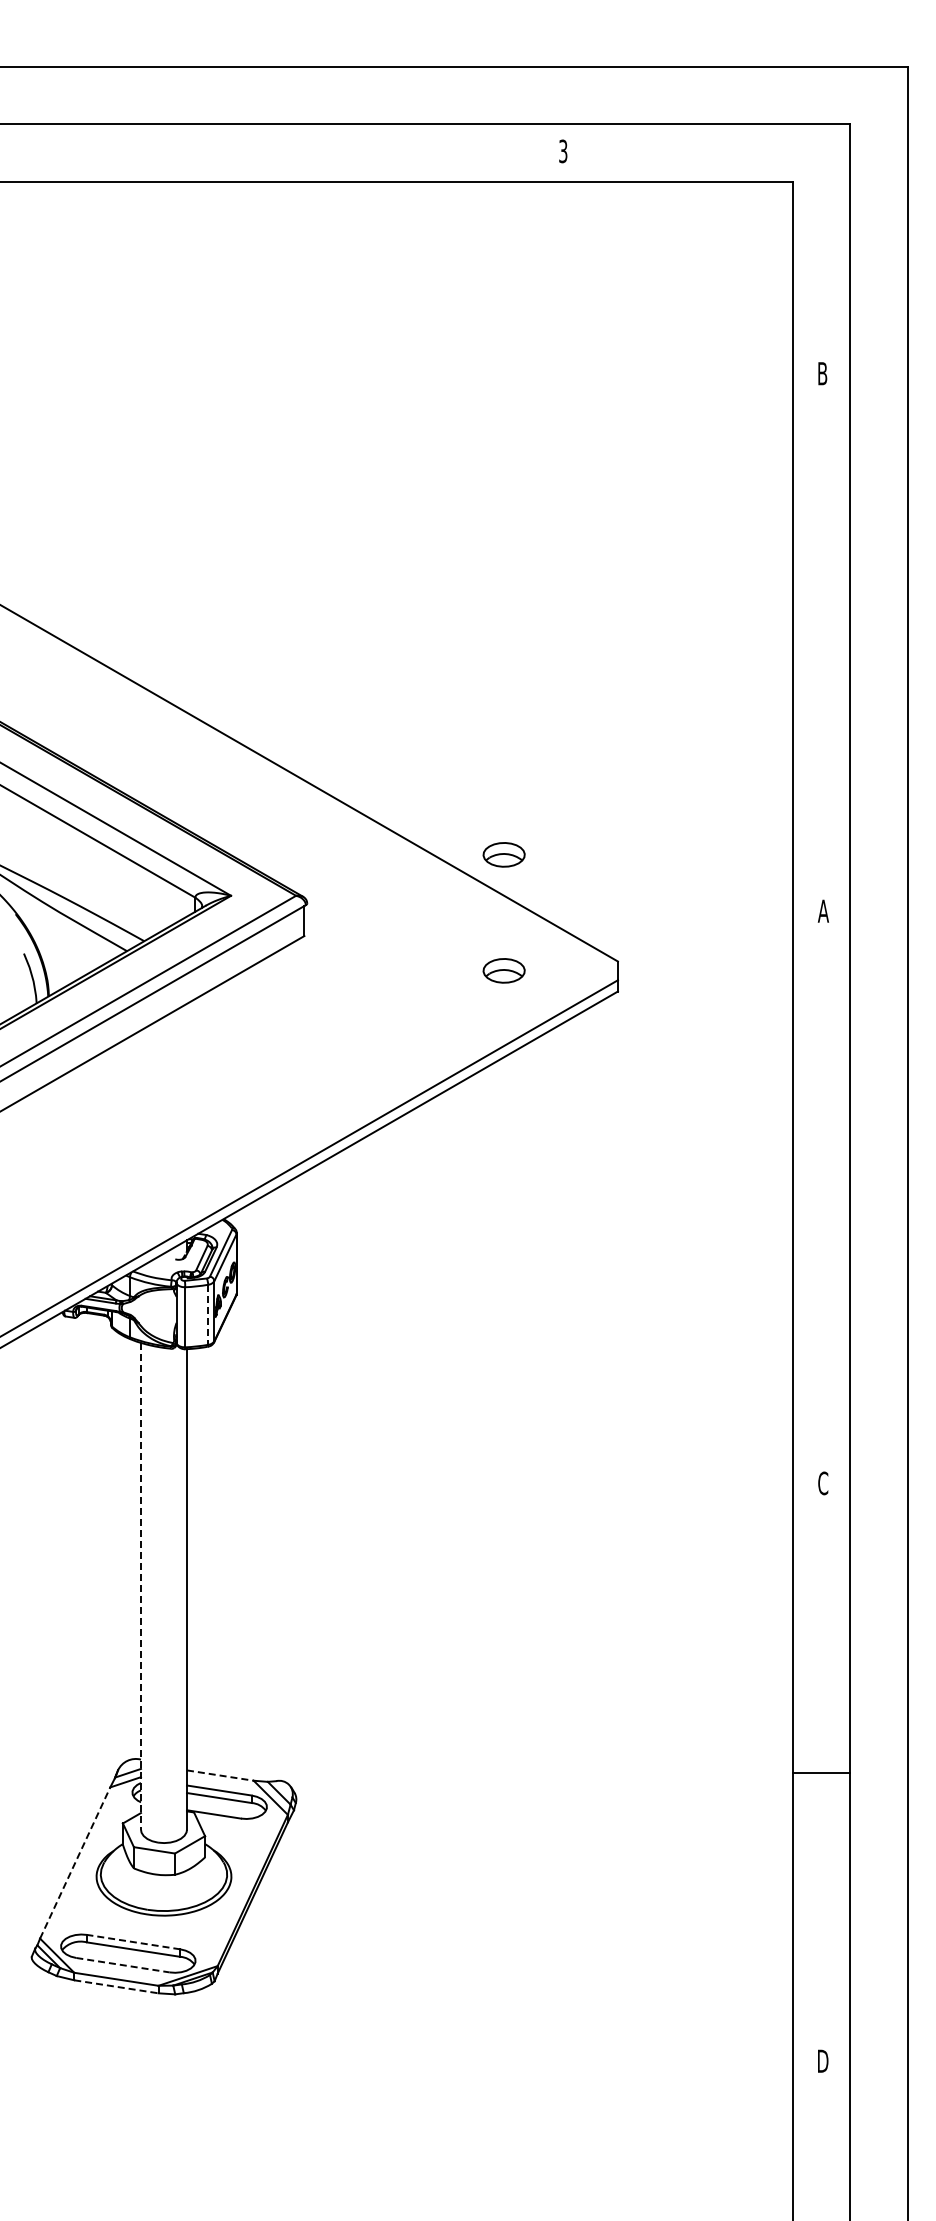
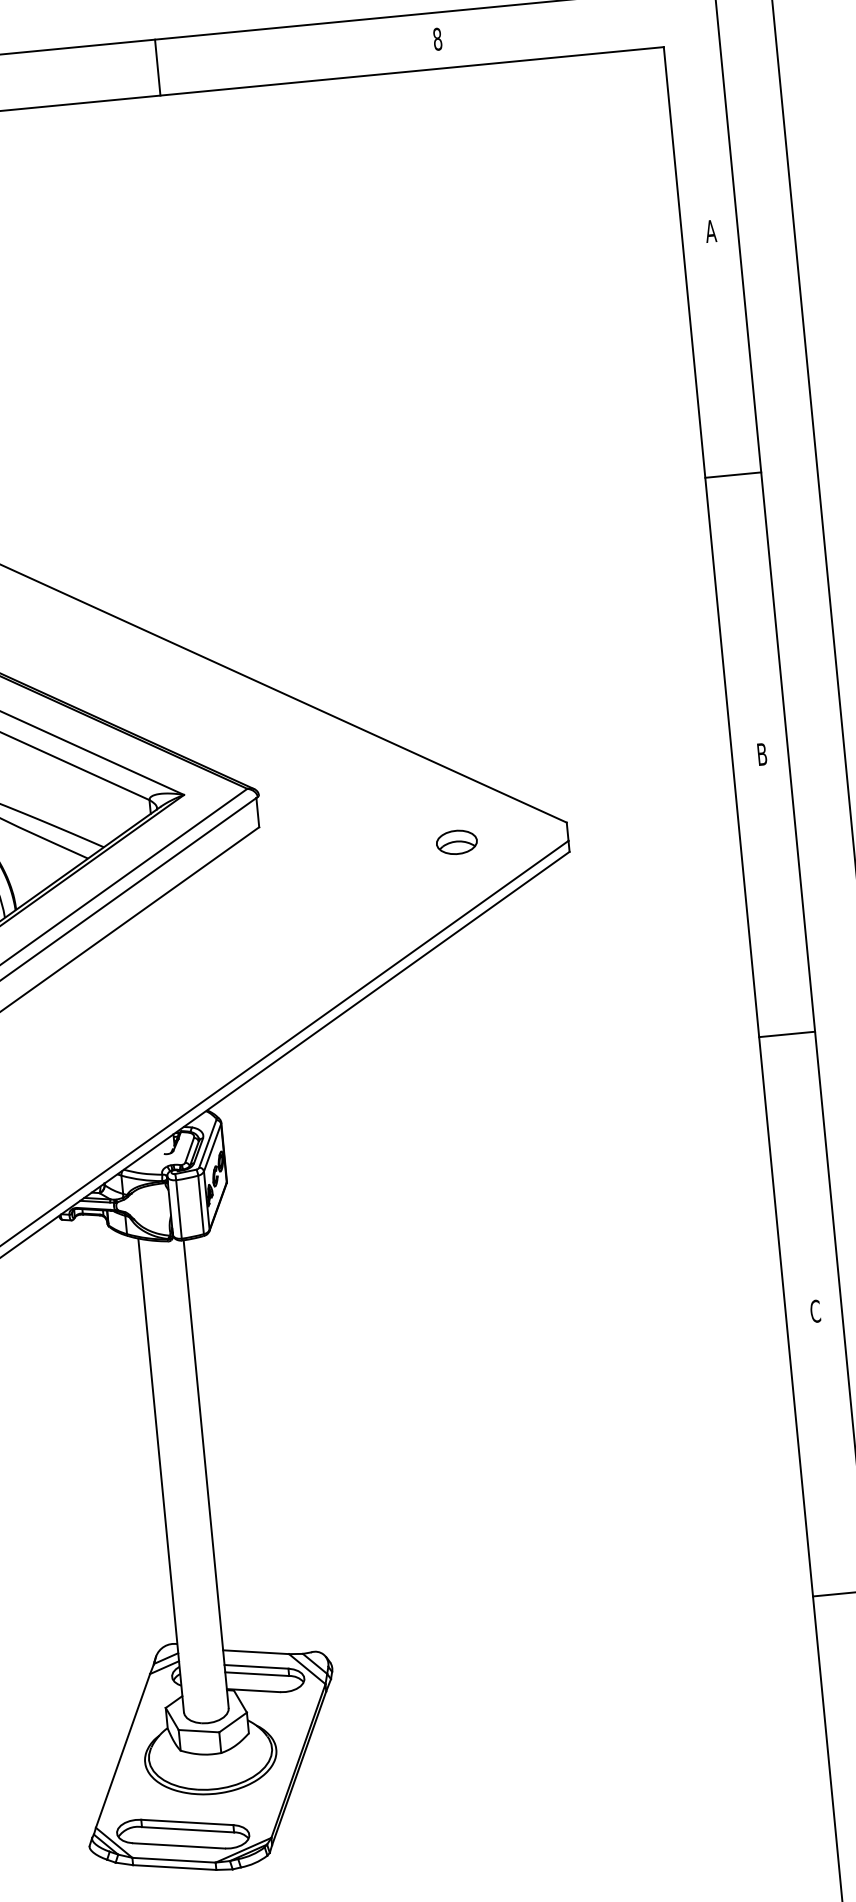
text: (563, 151) -> (437, 39), 3 -> 8
line: (275, 152) -> (157, 67), added
text: (822, 373) -> (710, 231), B -> A
line: (821, 624) -> (733, 475), added
part: (503, 854) -> (445, 729), removed
text: (823, 910) -> (762, 753), A -> B
line: (821, 1198) -> (787, 1034), added
line: (208, 1315) -> (201, 1205), dashed -> solid
line: (141, 1586) -> (161, 1475), dashed -> solid
line: (220, 1775) -> (256, 1652), dashed -> solid
line: (75, 1862) -> (123, 1750), dashed -> solid
line: (133, 1942) -> (187, 1822), dashed -> solid
line: (123, 1965) -> (179, 1846), dashed -> solid
line: (116, 1986) -> (174, 1867), dashed -> solid

